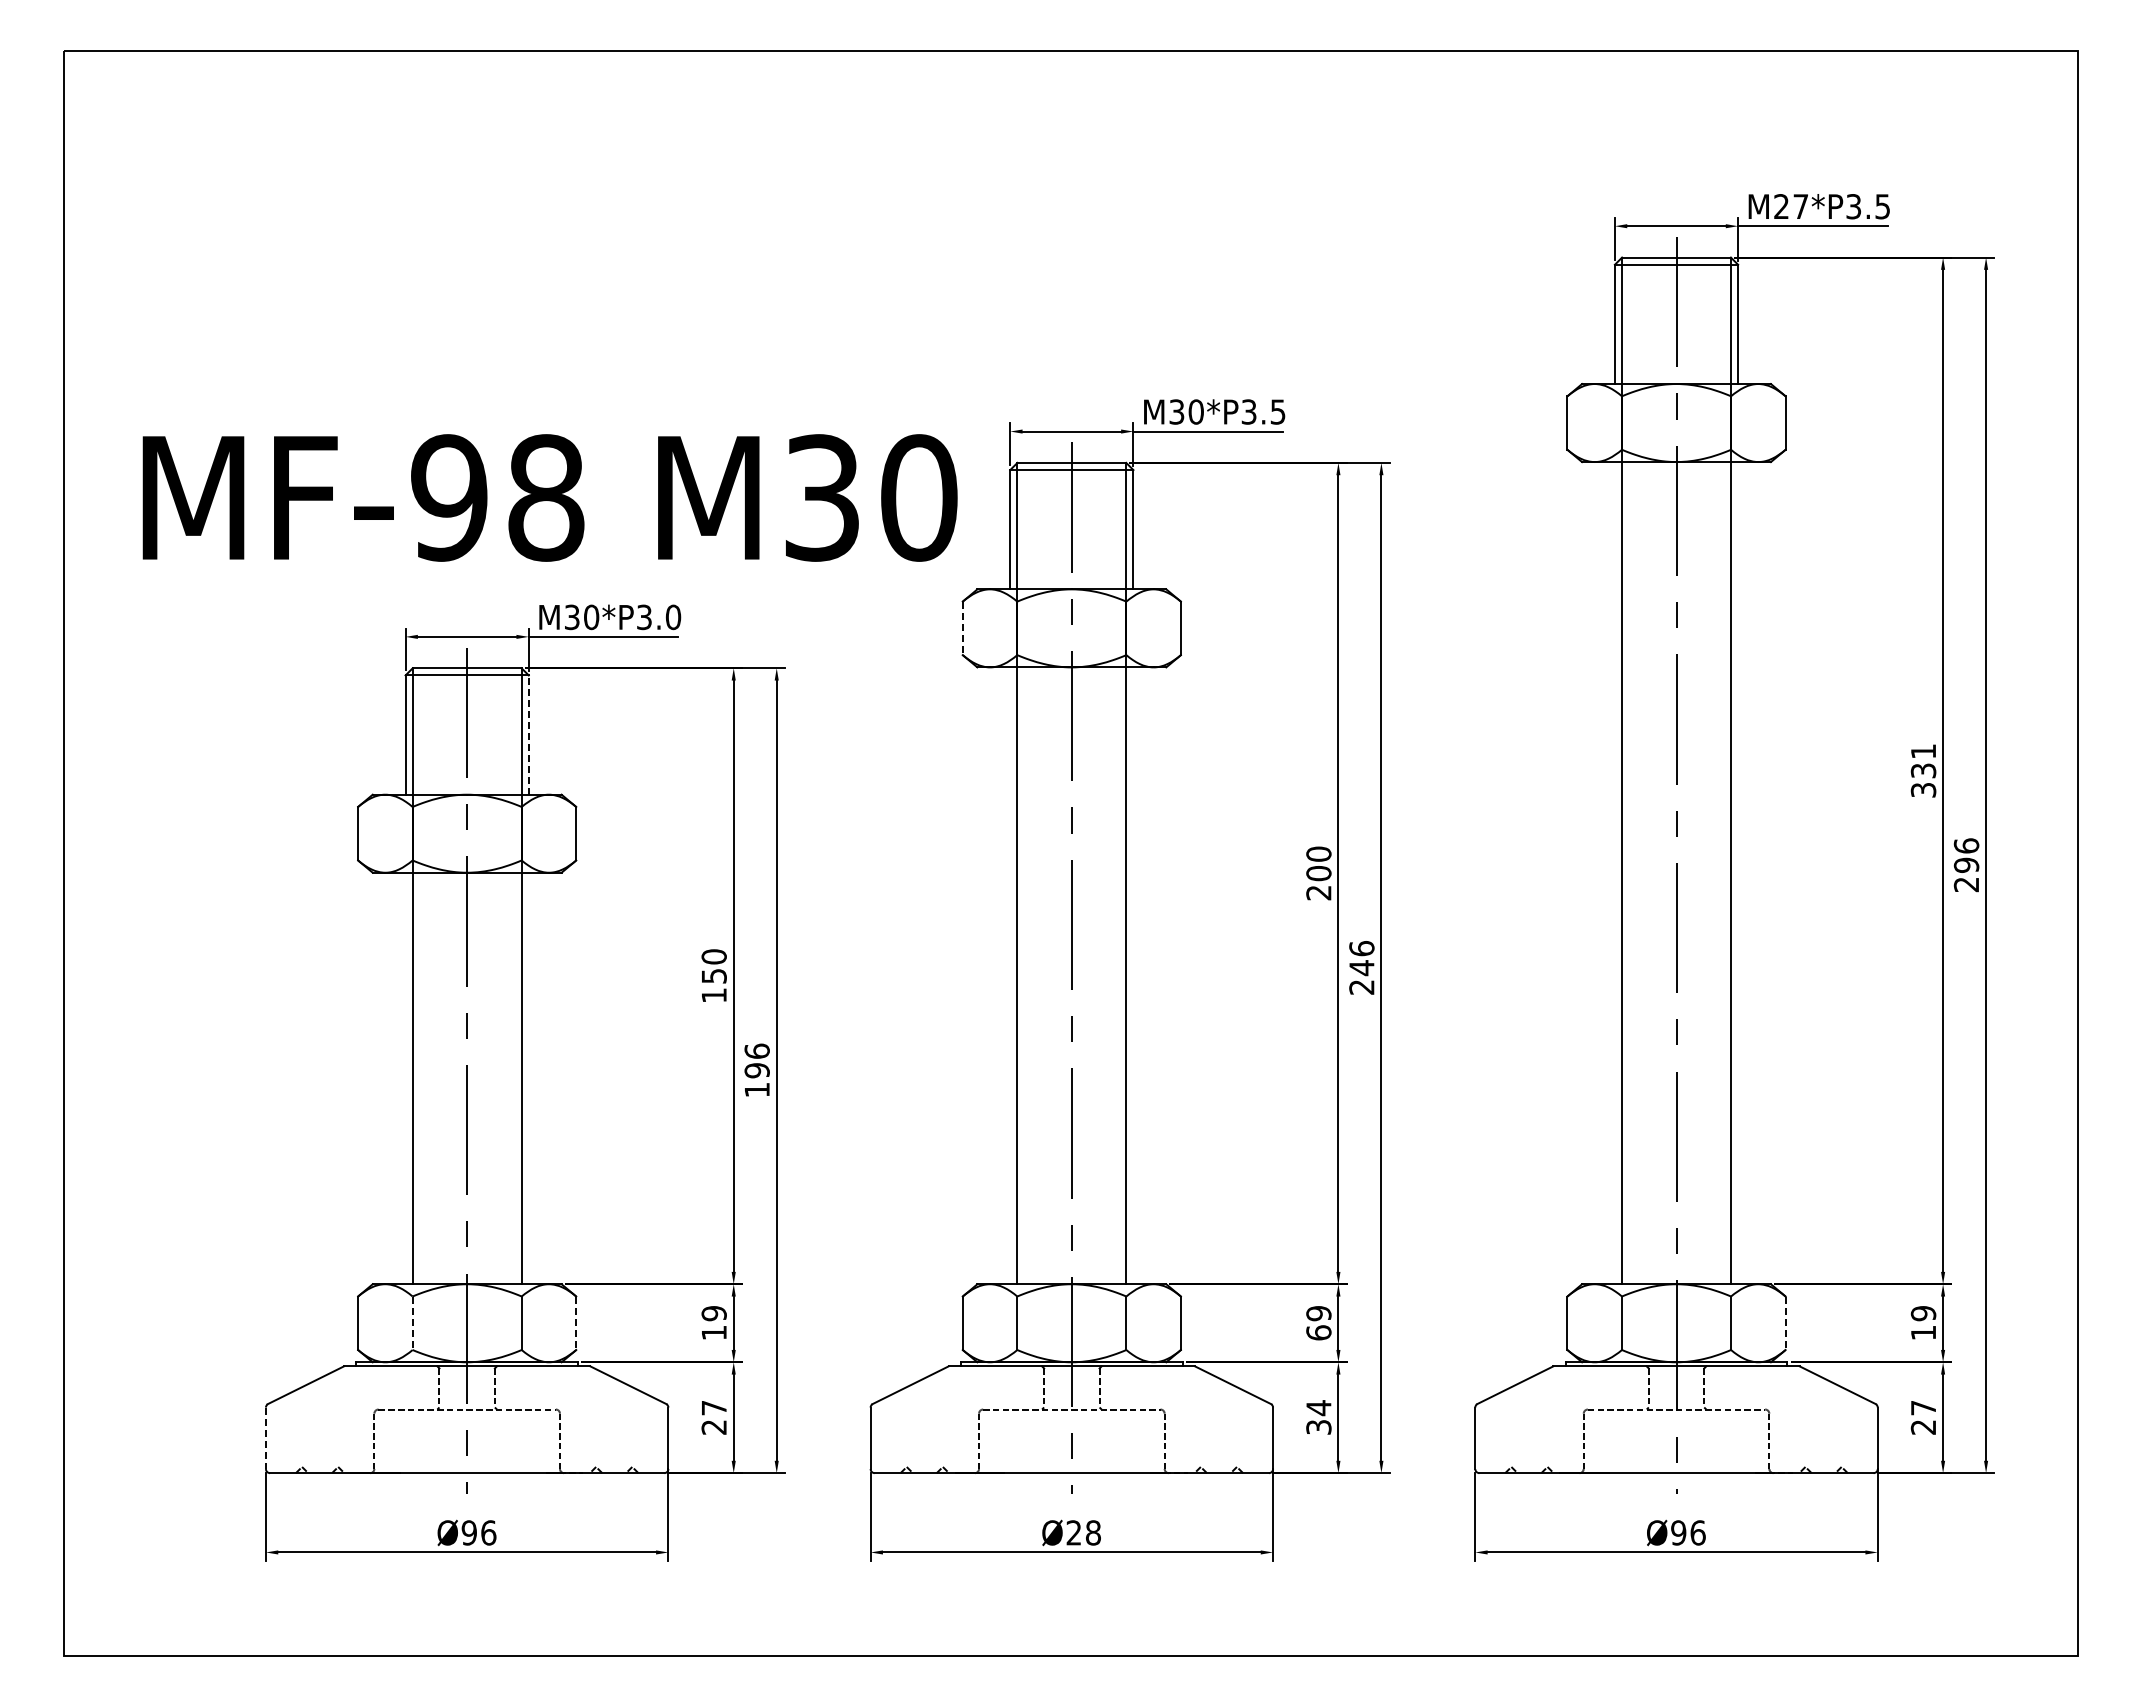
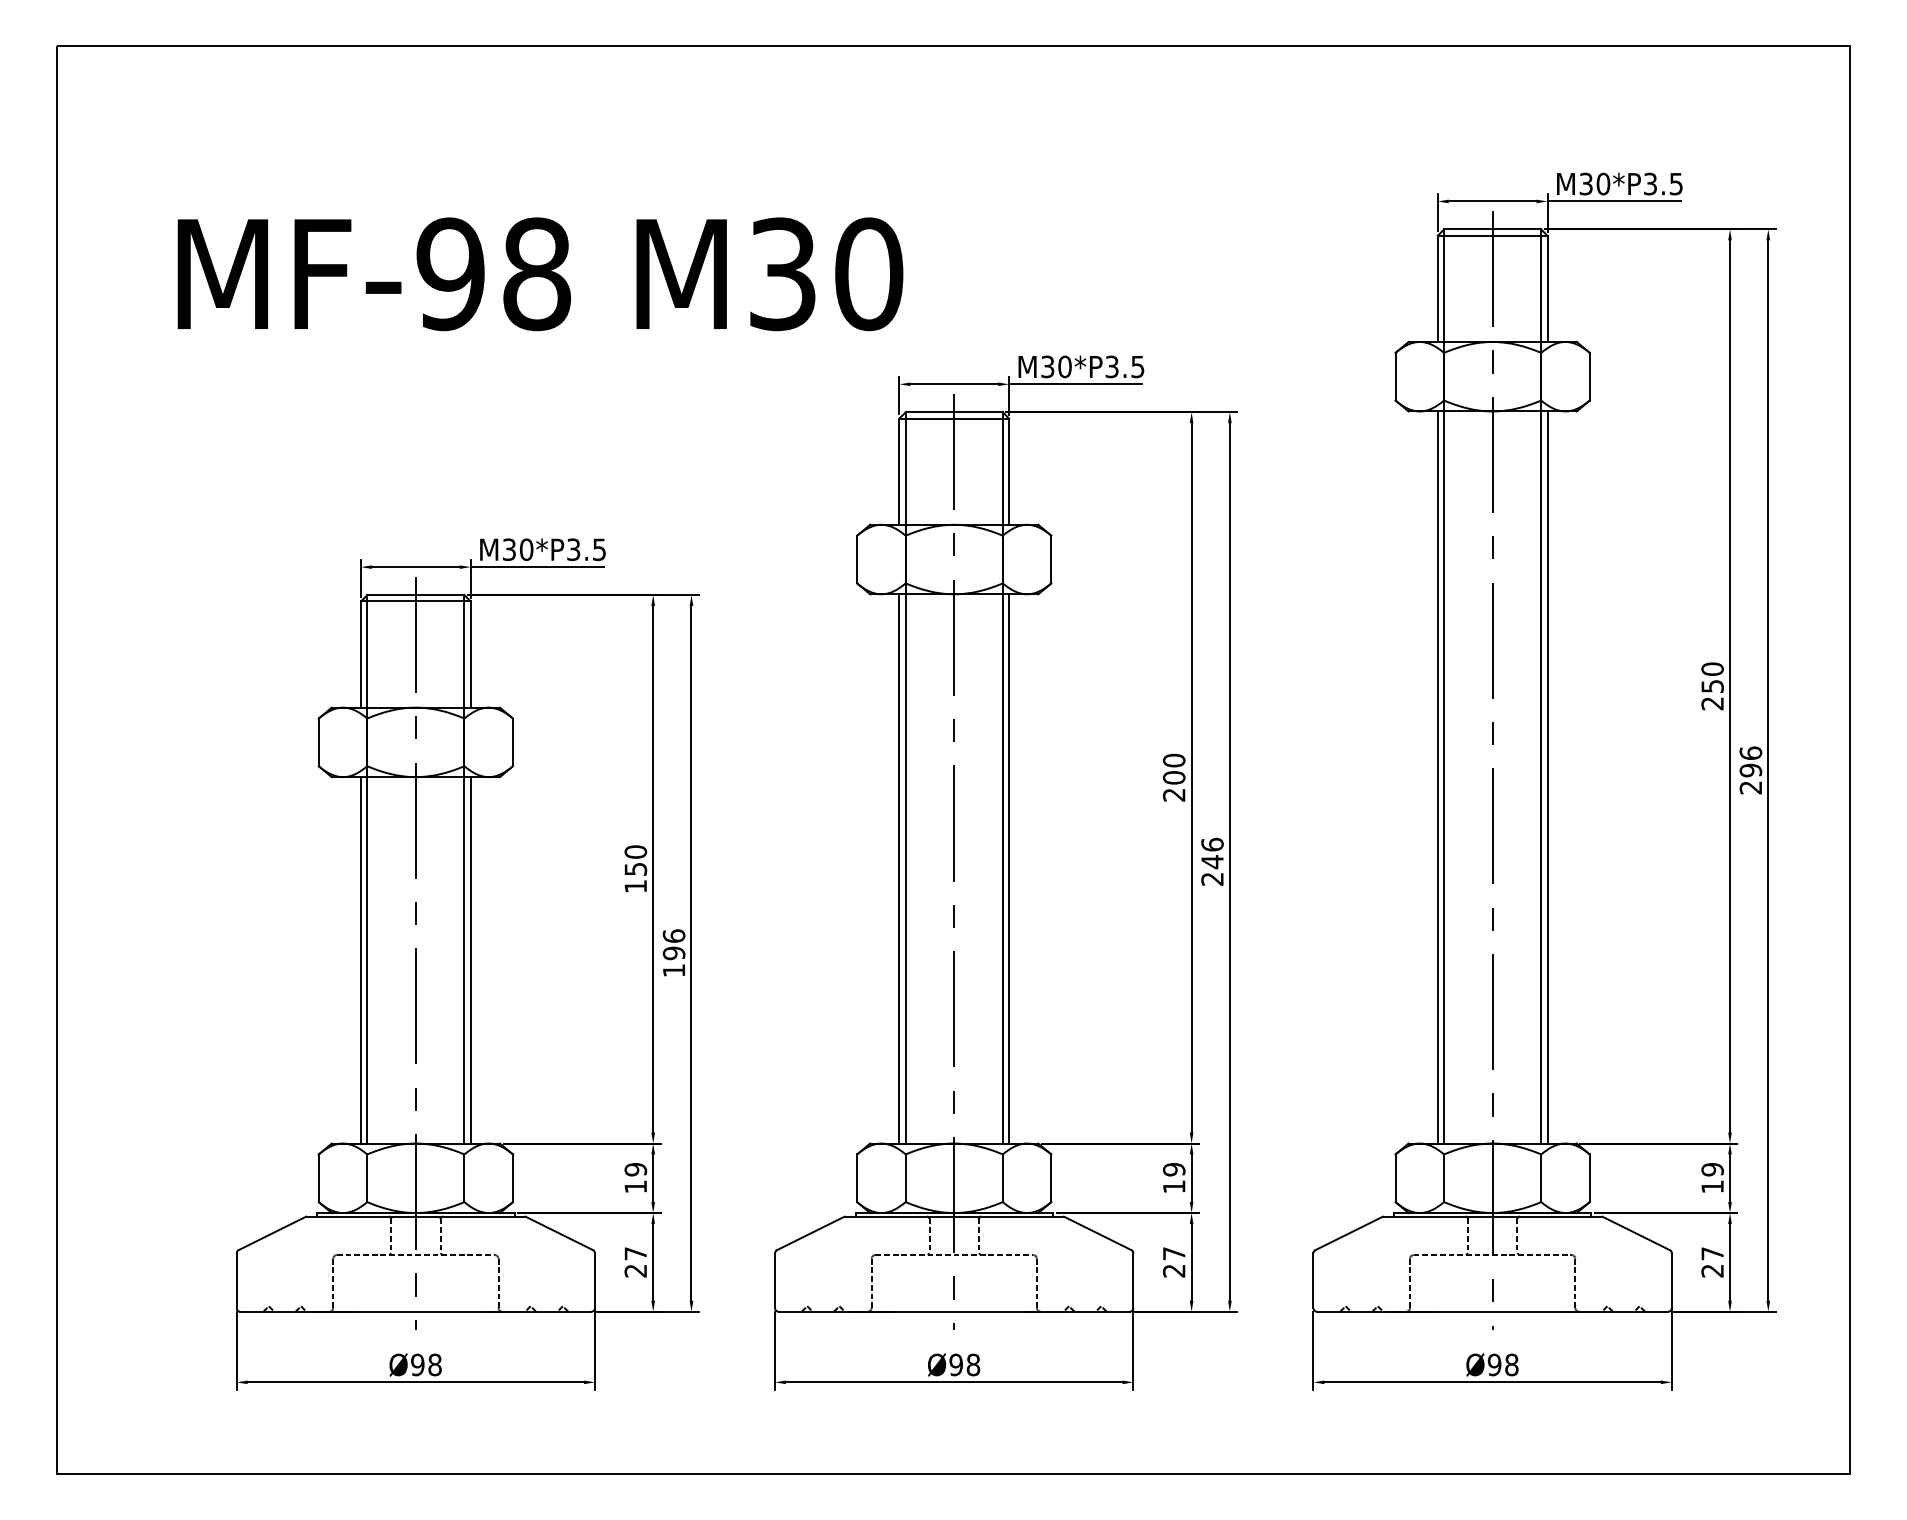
text: (1791, 206) -> (1595, 183), M27*P3.5 -> M30*P3.5
text: (549, 497) -> (539, 273), moved
text: (673, 617) -> (599, 549), M30*P3.0 -> M30*P3.5
line: (962, 628) -> (856, 559), dashed -> solid
line: (528, 735) -> (470, 654), dashed -> solid
text: (1923, 770) -> (1712, 686), 331 -> 250
line: (1614, 873) -> (1437, 777), added
line: (1738, 873) -> (1547, 777), added
line: (1010, 975) -> (899, 868), added
line: (1133, 975) -> (1009, 868), added
line: (405, 1078) -> (360, 960), added
line: (528, 1078) -> (470, 960), added
line: (412, 1323) -> (367, 1178), dashed -> solid
line: (576, 1323) -> (513, 1178), dashed -> solid
line: (1785, 1323) -> (1589, 1178), dashed -> solid
text: (1318, 1332) -> (1173, 1186), 69 -> 19
text: (1318, 1417) -> (1173, 1262), 34 -> 27
line: (265, 1438) -> (236, 1280), dashed -> solid
text: (488, 1532) -> (434, 1364), Ø96 -> Ø98
text: (1073, 1532) -> (955, 1364), Ø28 -> Ø98
text: (1697, 1532) -> (1511, 1364), Ø96 -> Ø98

